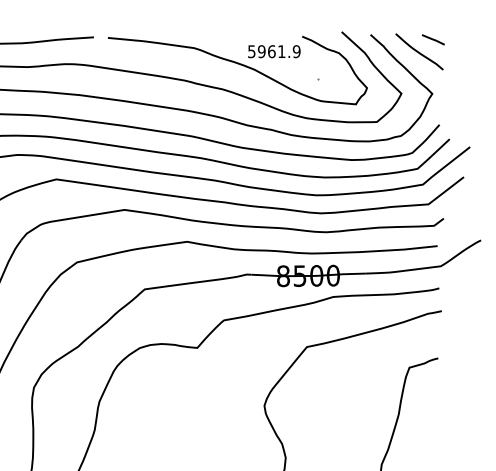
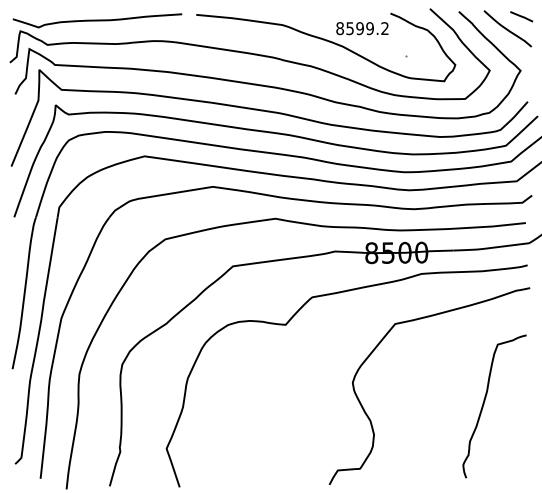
text: (274, 51) -> (362, 28), 5961.9 -> 8599.2

